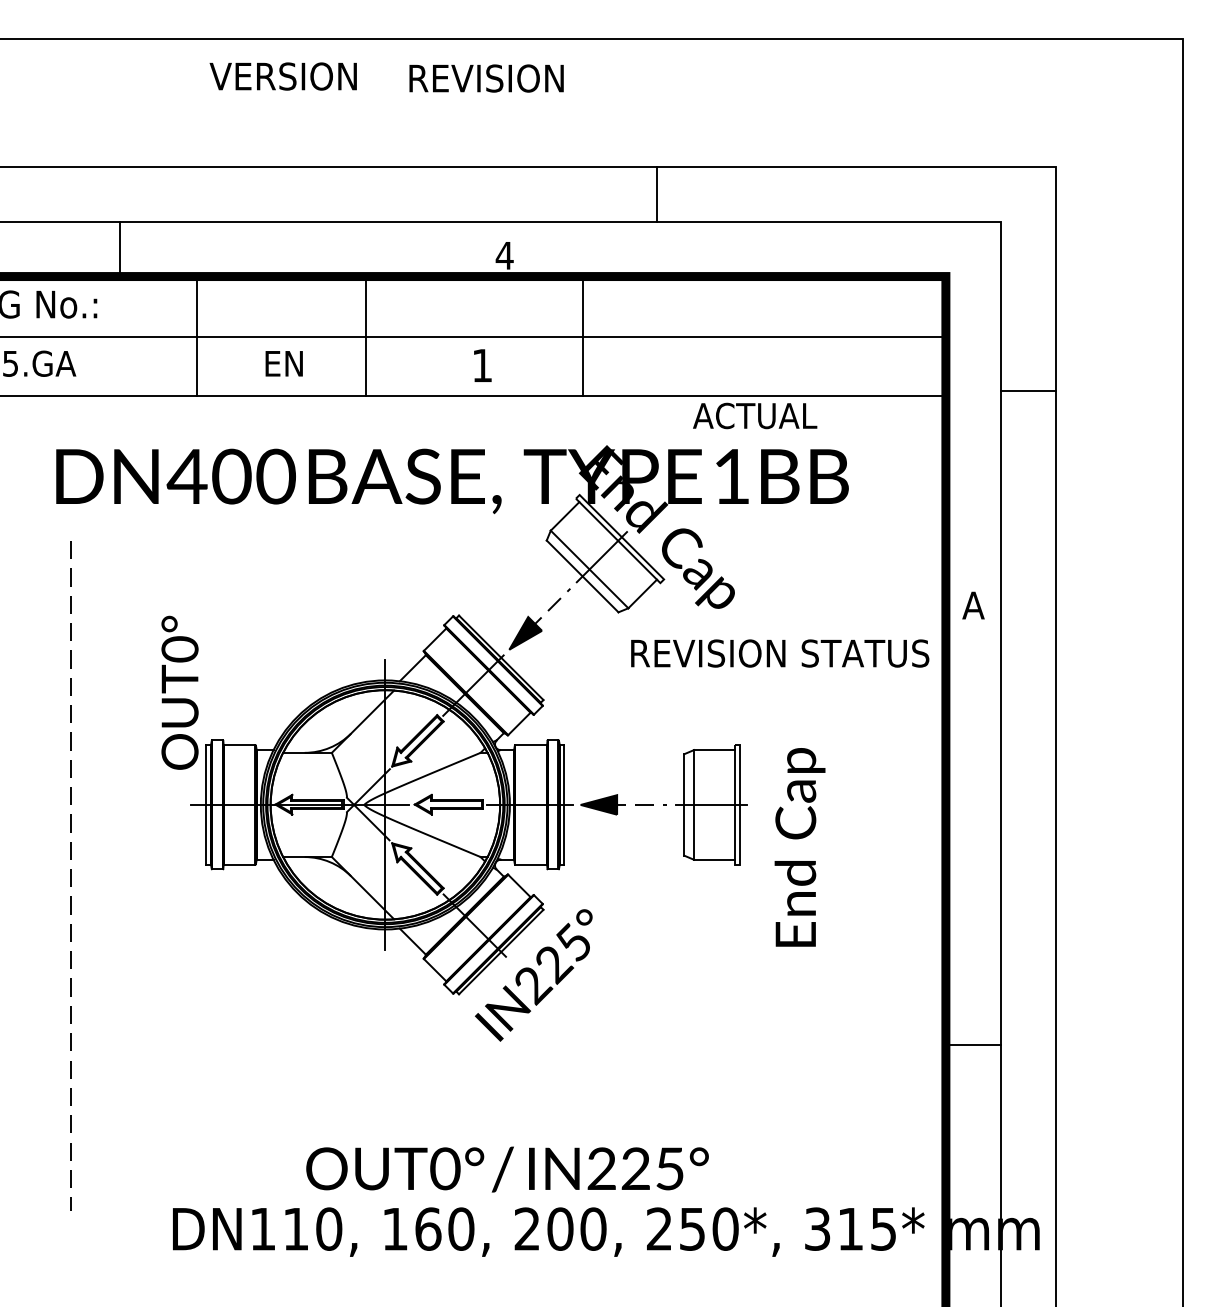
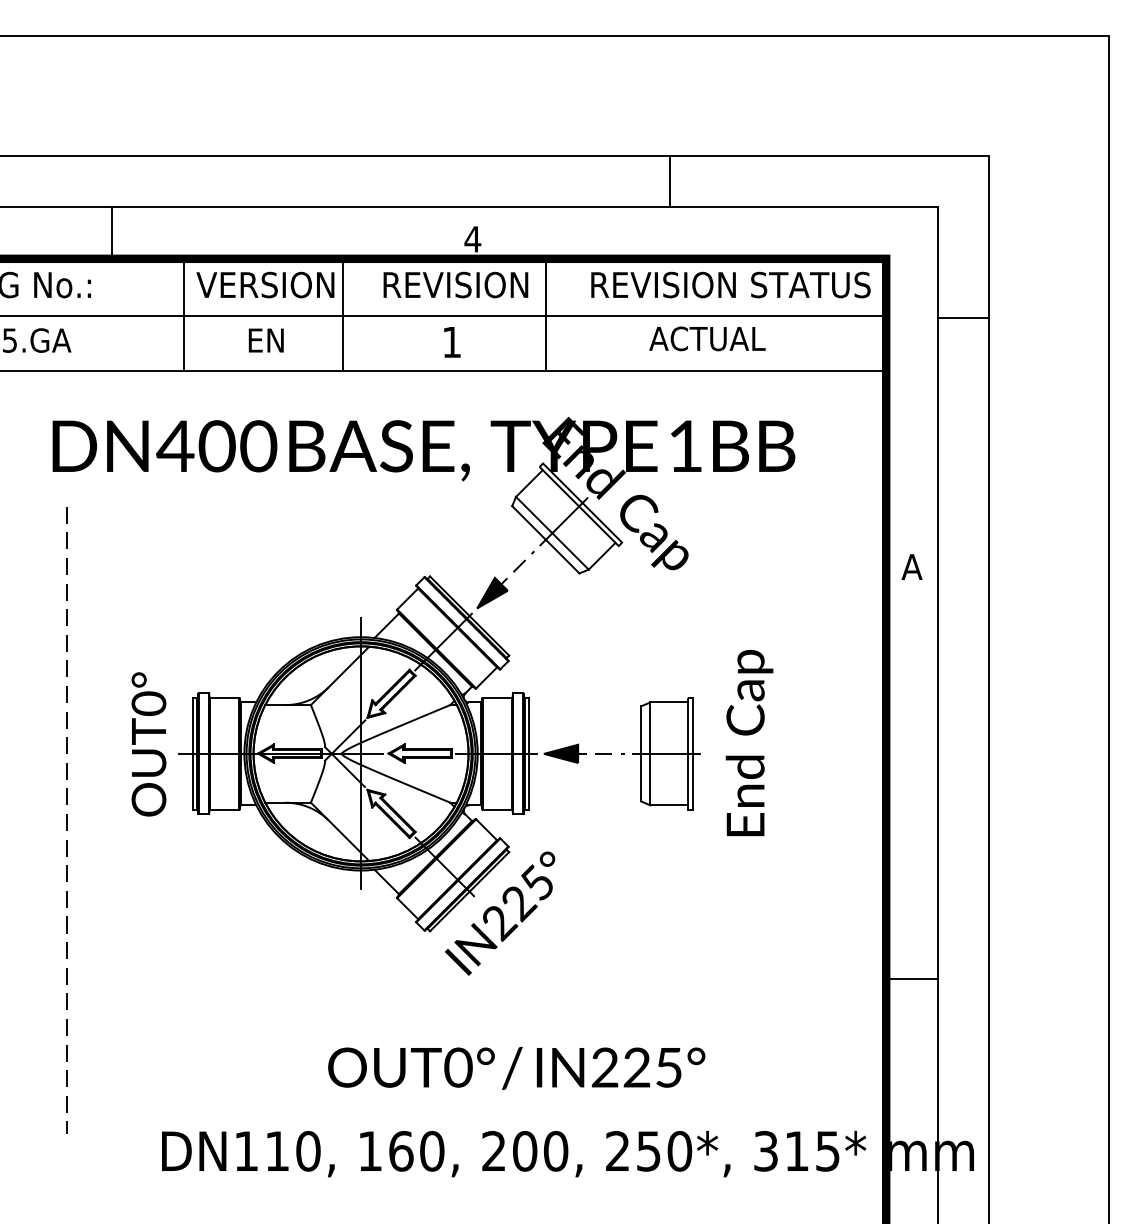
text: (282, 76) -> (264, 285), moved
text: (486, 78) -> (455, 285), moved
line: (657, 193) -> (670, 181), moved
line: (1027, 391) -> (962, 317), moved
text: (755, 415) -> (707, 338), moved
text: (780, 653) -> (731, 285), moved
text: (179, 692) -> (148, 744), moved
text: (799, 847) -> (749, 743), moved
text: (507, 1169) -> (516, 1068), moved

